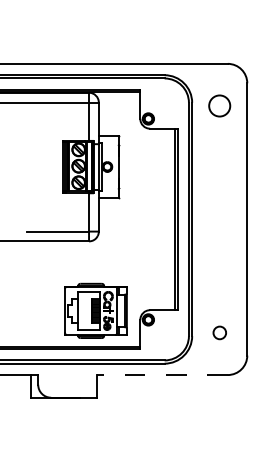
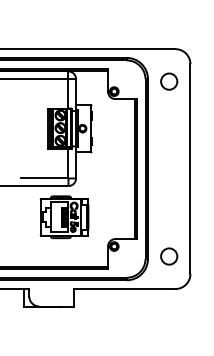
part: (95, 310) -> (64, 216), moved
circle: (219, 332) -> (169, 256), size x1.67
line: (162, 375) -> (125, 289), dashed -> solid

